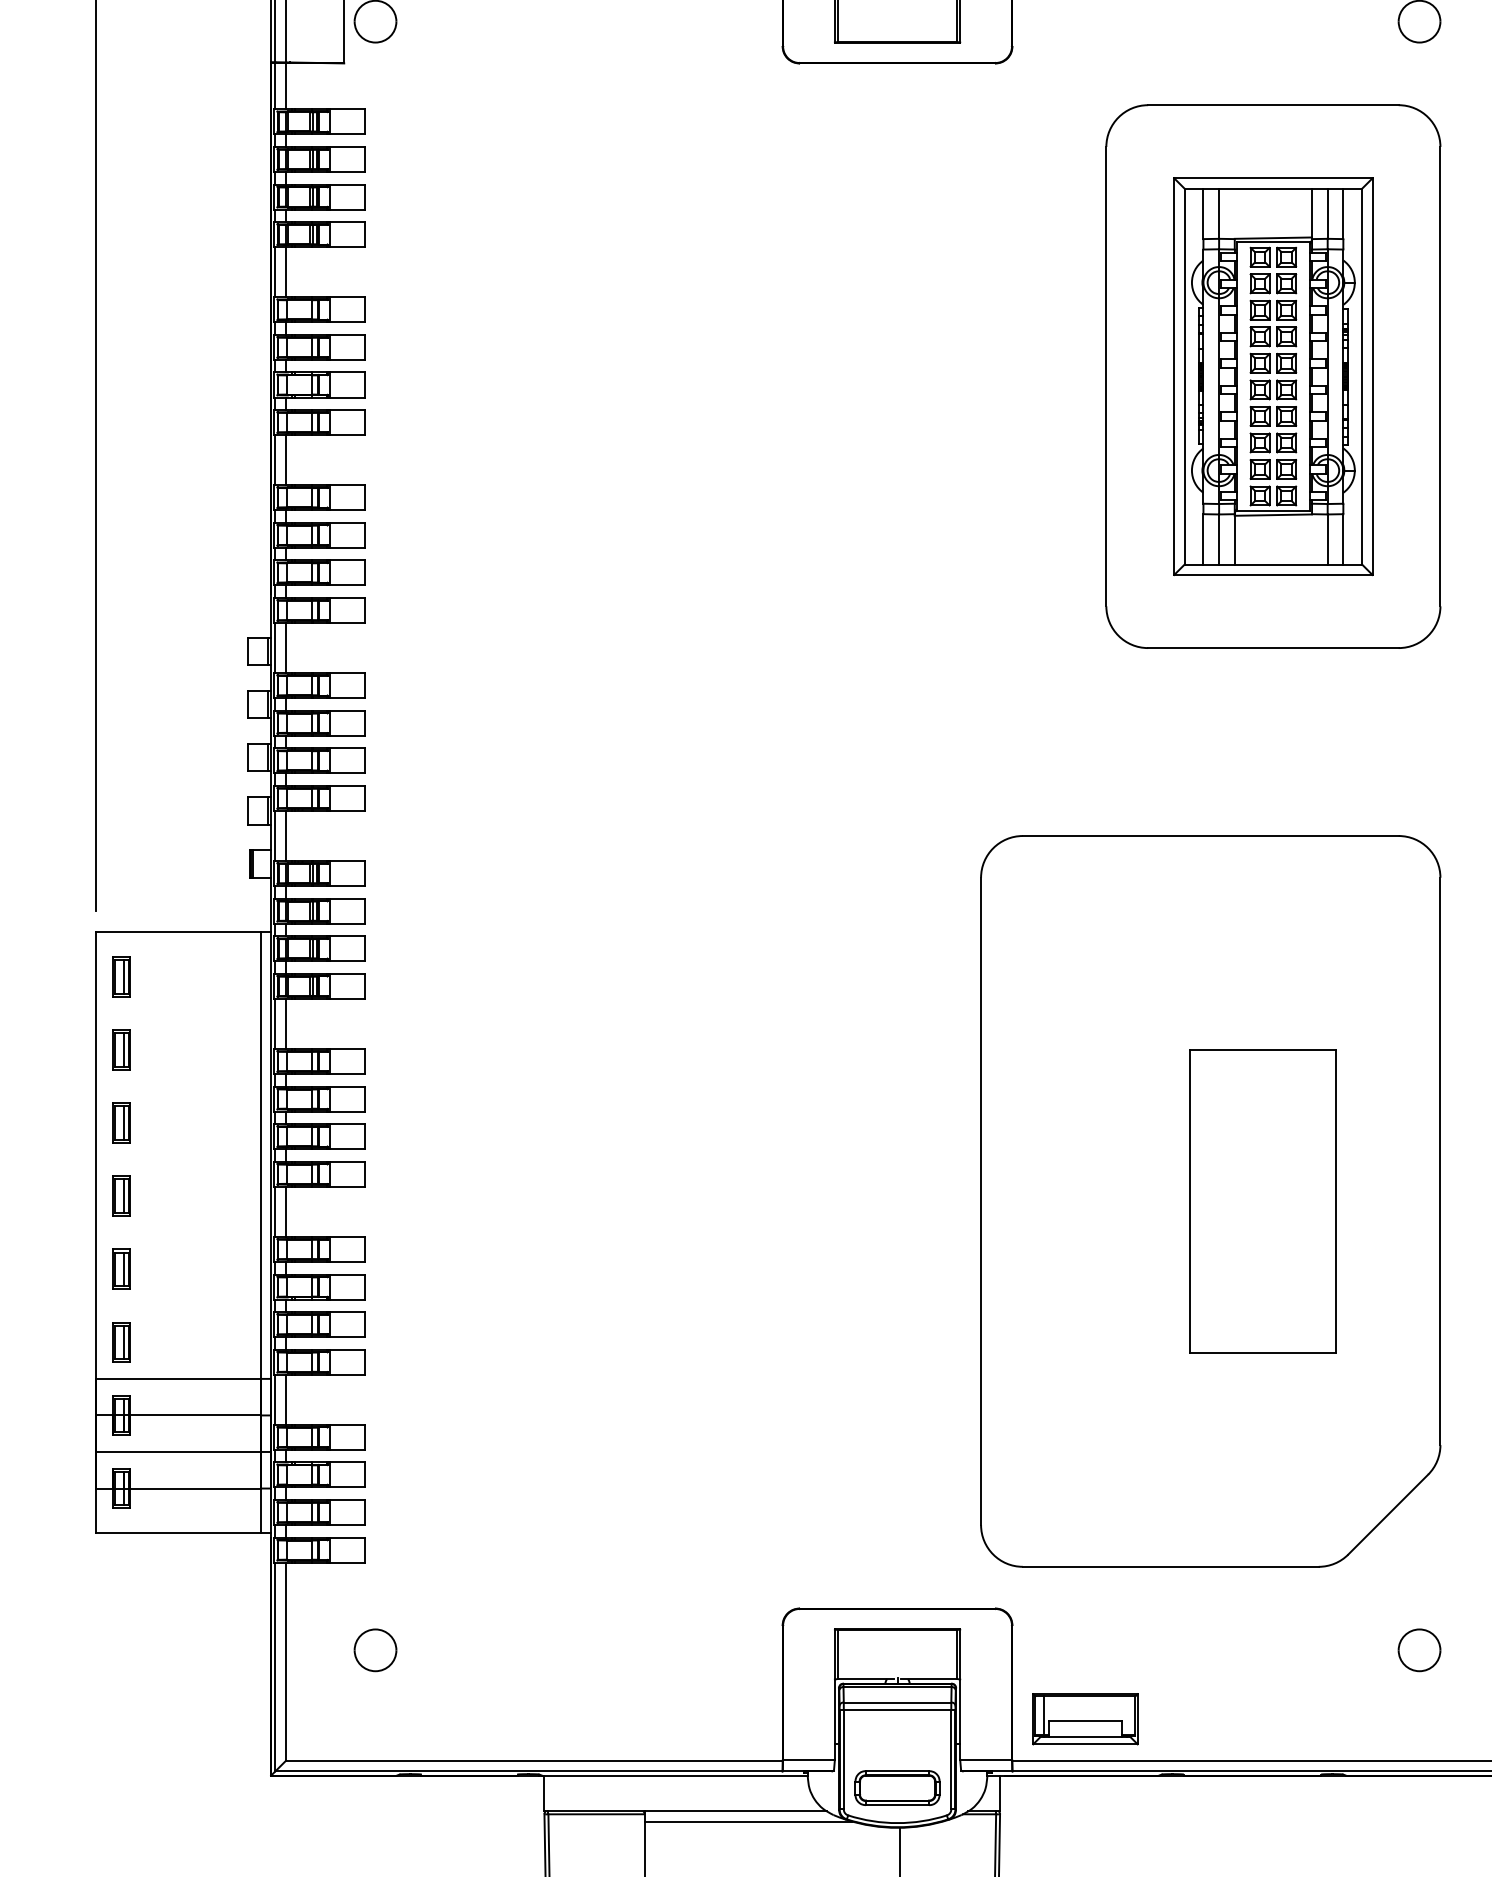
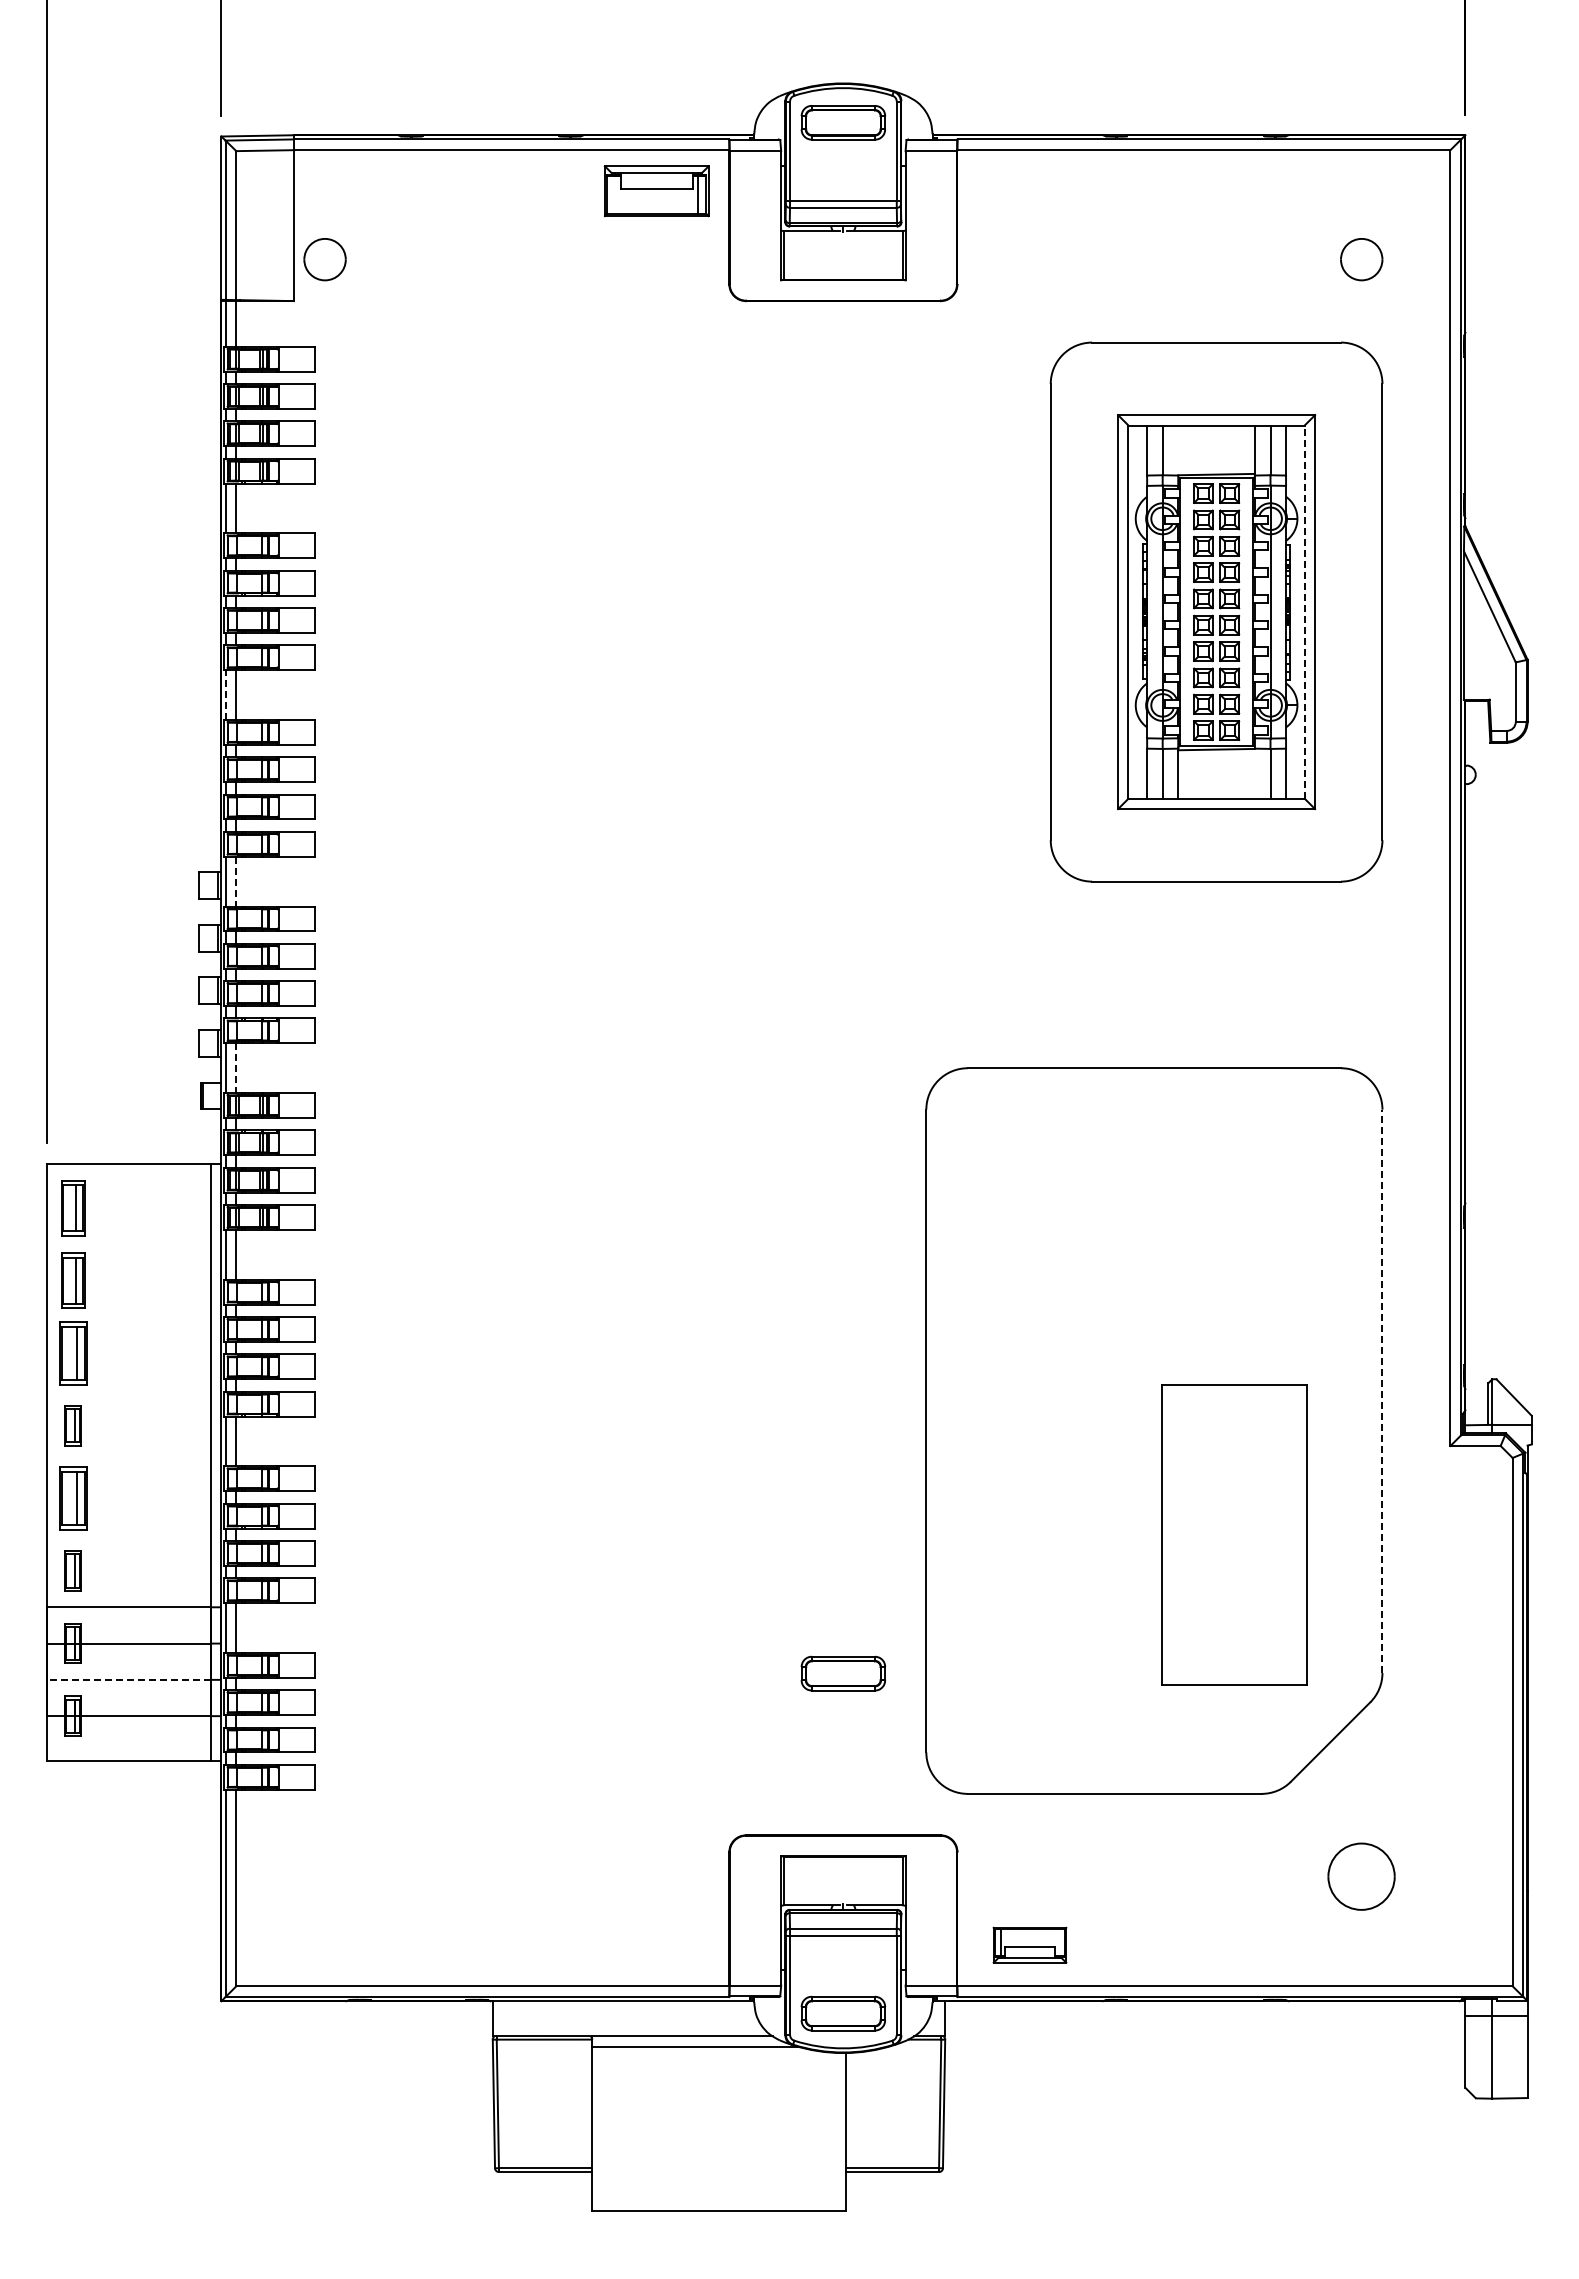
line: (1361, 377) -> (1304, 612), solid -> dashed
line: (275, 460) -> (225, 695), solid -> dashed
line: (286, 647) -> (236, 881), solid -> dashed
line: (286, 836) -> (236, 1068), solid -> dashed
part: (121, 976) -> (72, 1207), size x1.4
part: (121, 1049) -> (72, 1280), size x1.4
part: (121, 1123) -> (72, 1353), size x1.6
line: (1440, 1161) -> (1382, 1391), solid -> dashed
part: (1263, 1200) -> (1234, 1534), moved
part: (121, 1269) -> (72, 1498), size x1.6
part: (897, 1445) -> (843, 1673), added
line: (178, 1451) -> (129, 1679), solid -> dashed
part: (374, 1650) -> (324, 1876), removed
part: (1419, 1650) -> (1361, 1876), size x1.6
part: (1084, 1719) -> (1029, 1945), size x0.7

